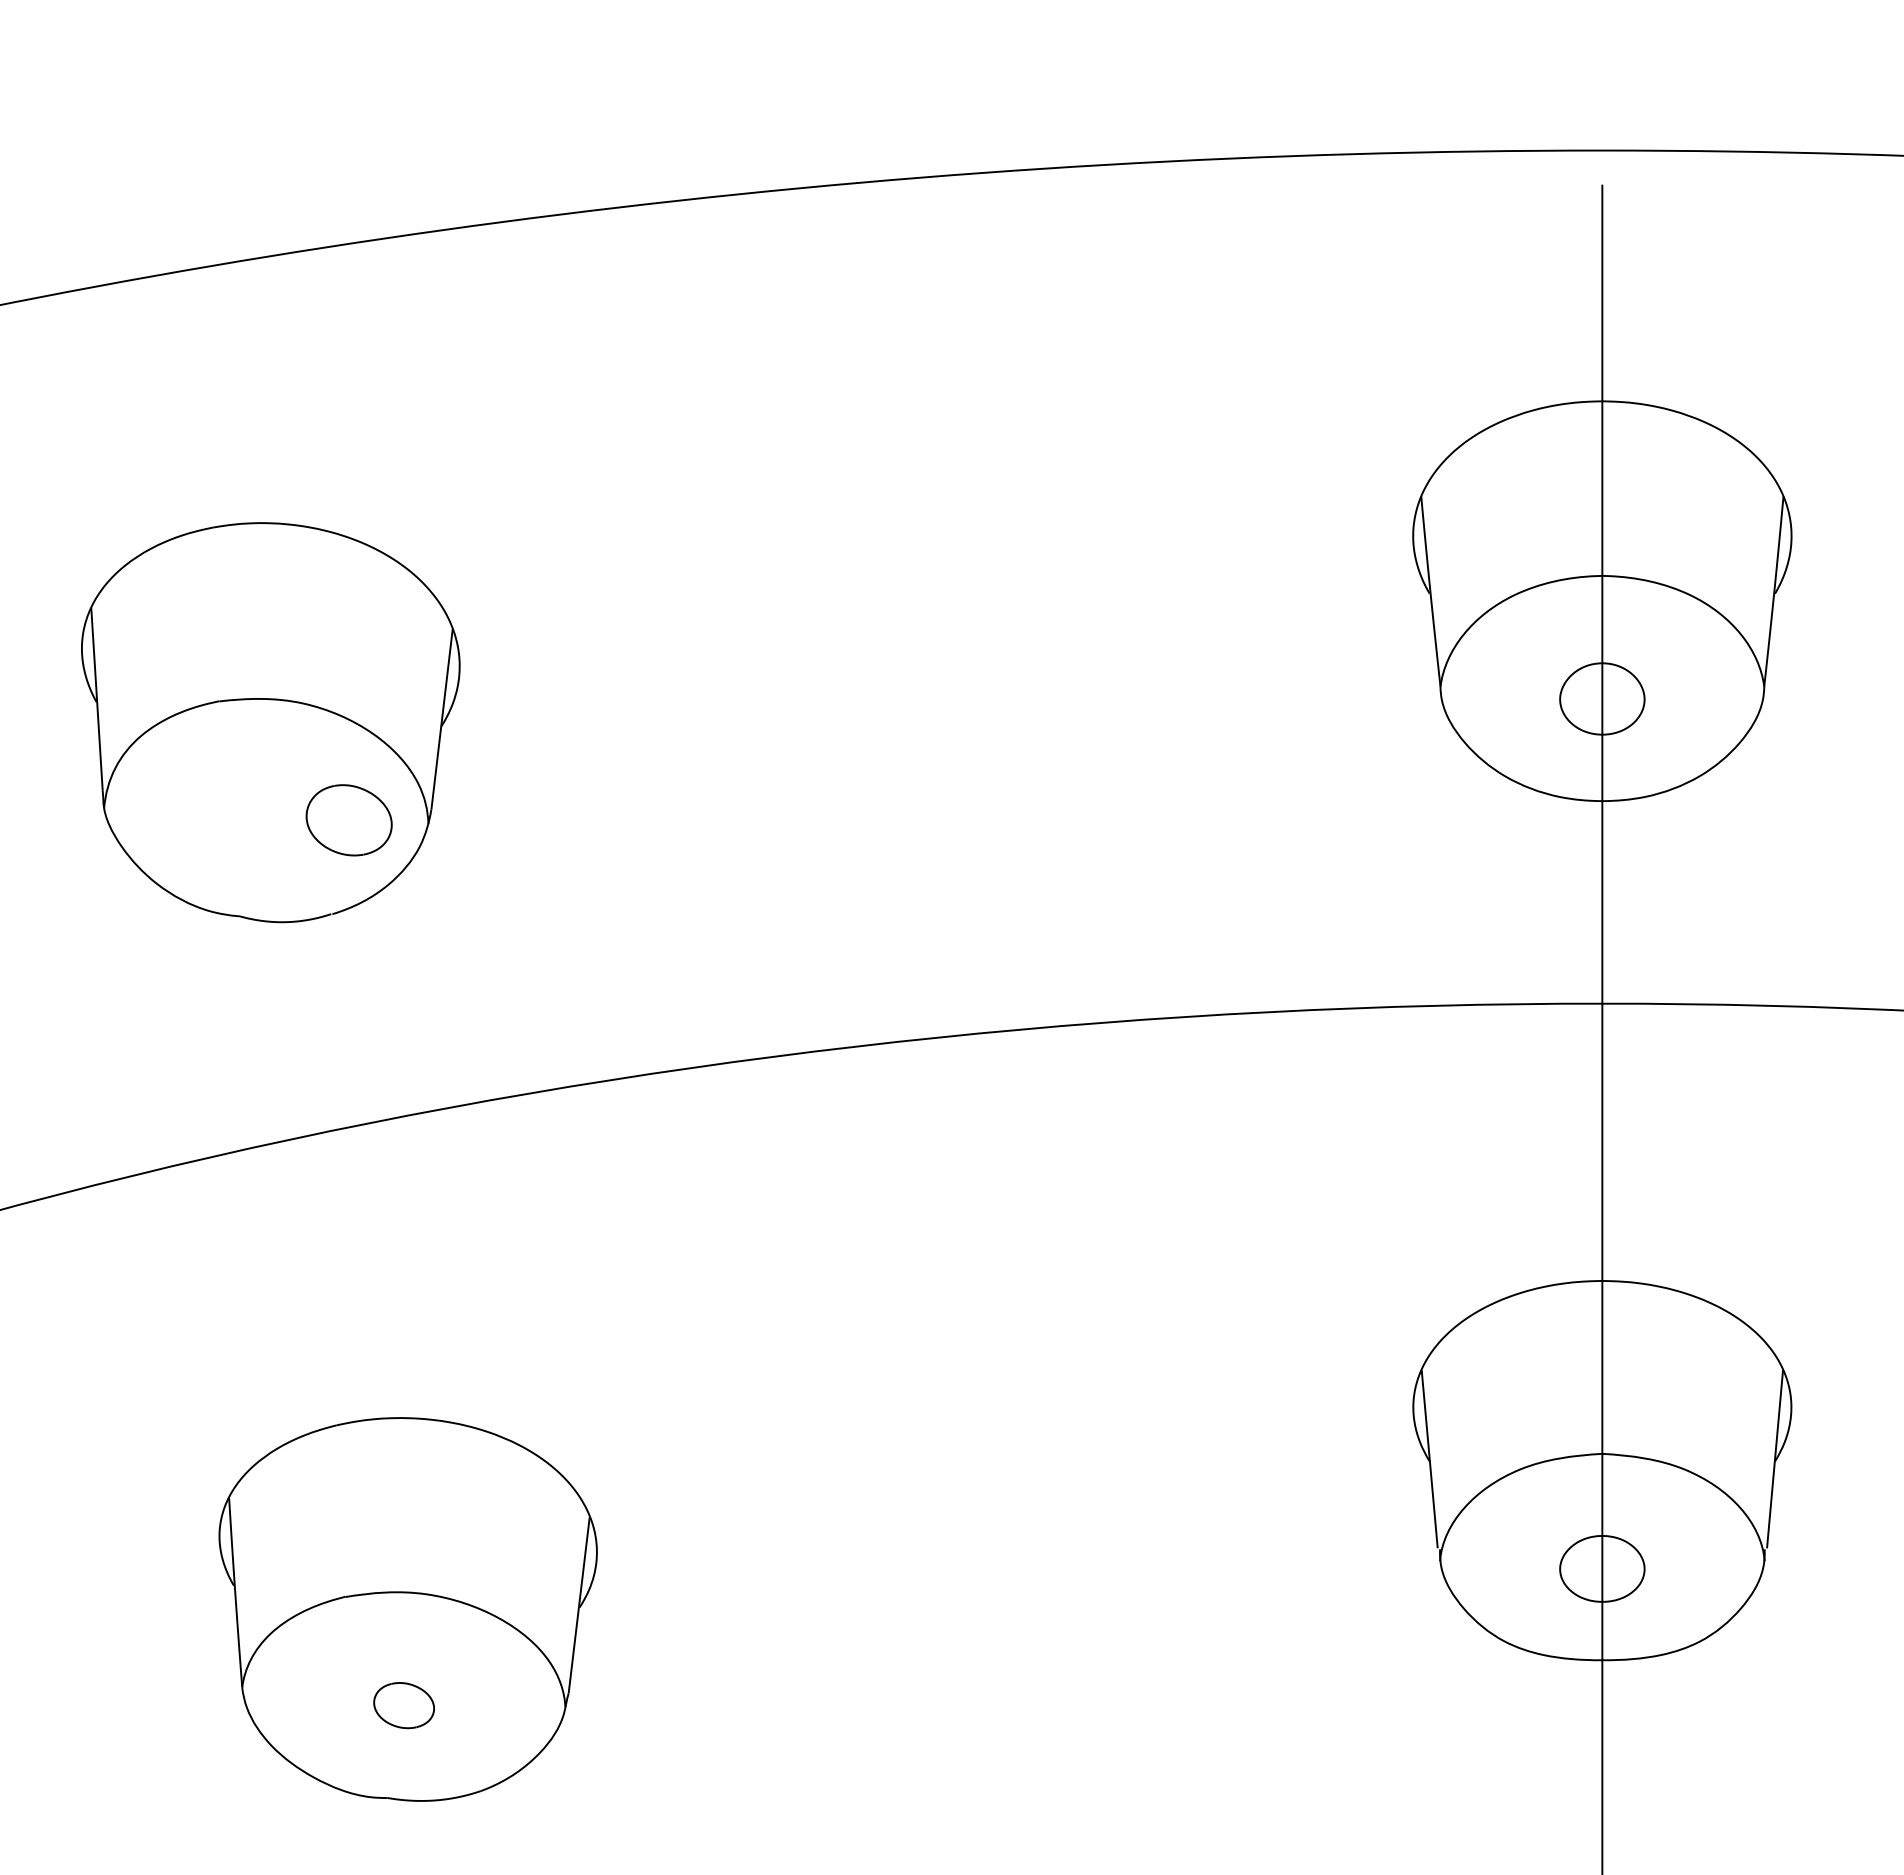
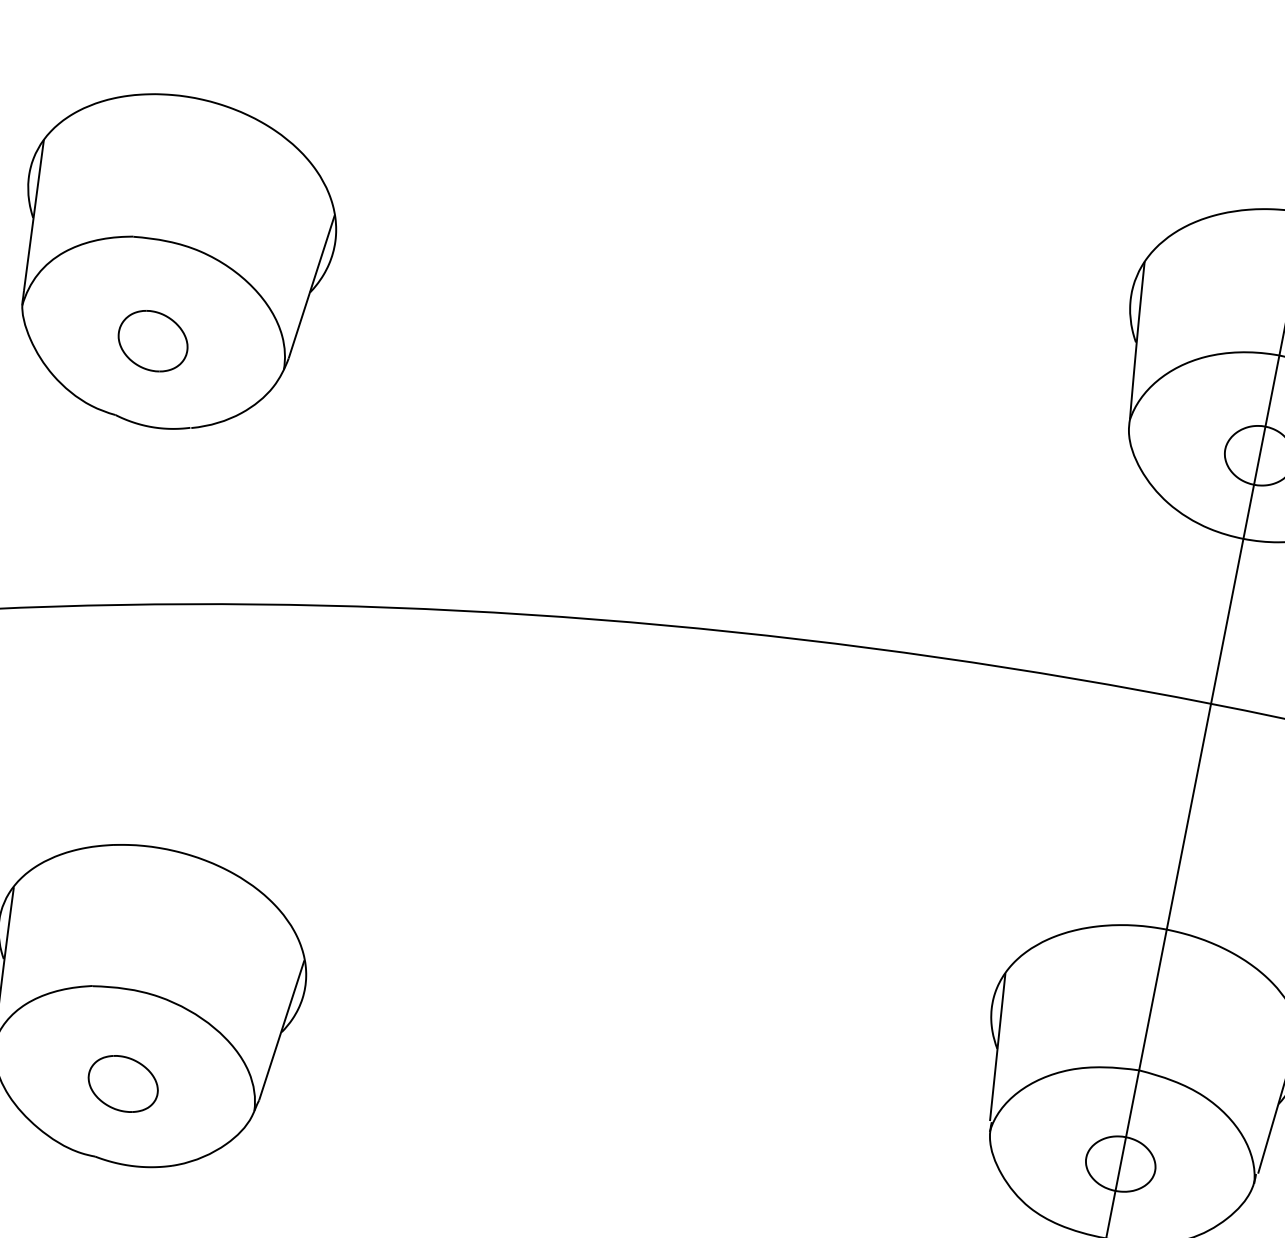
part: (348, 820) -> (152, 341), moved
part: (403, 1705) -> (122, 1083), size x1.43

